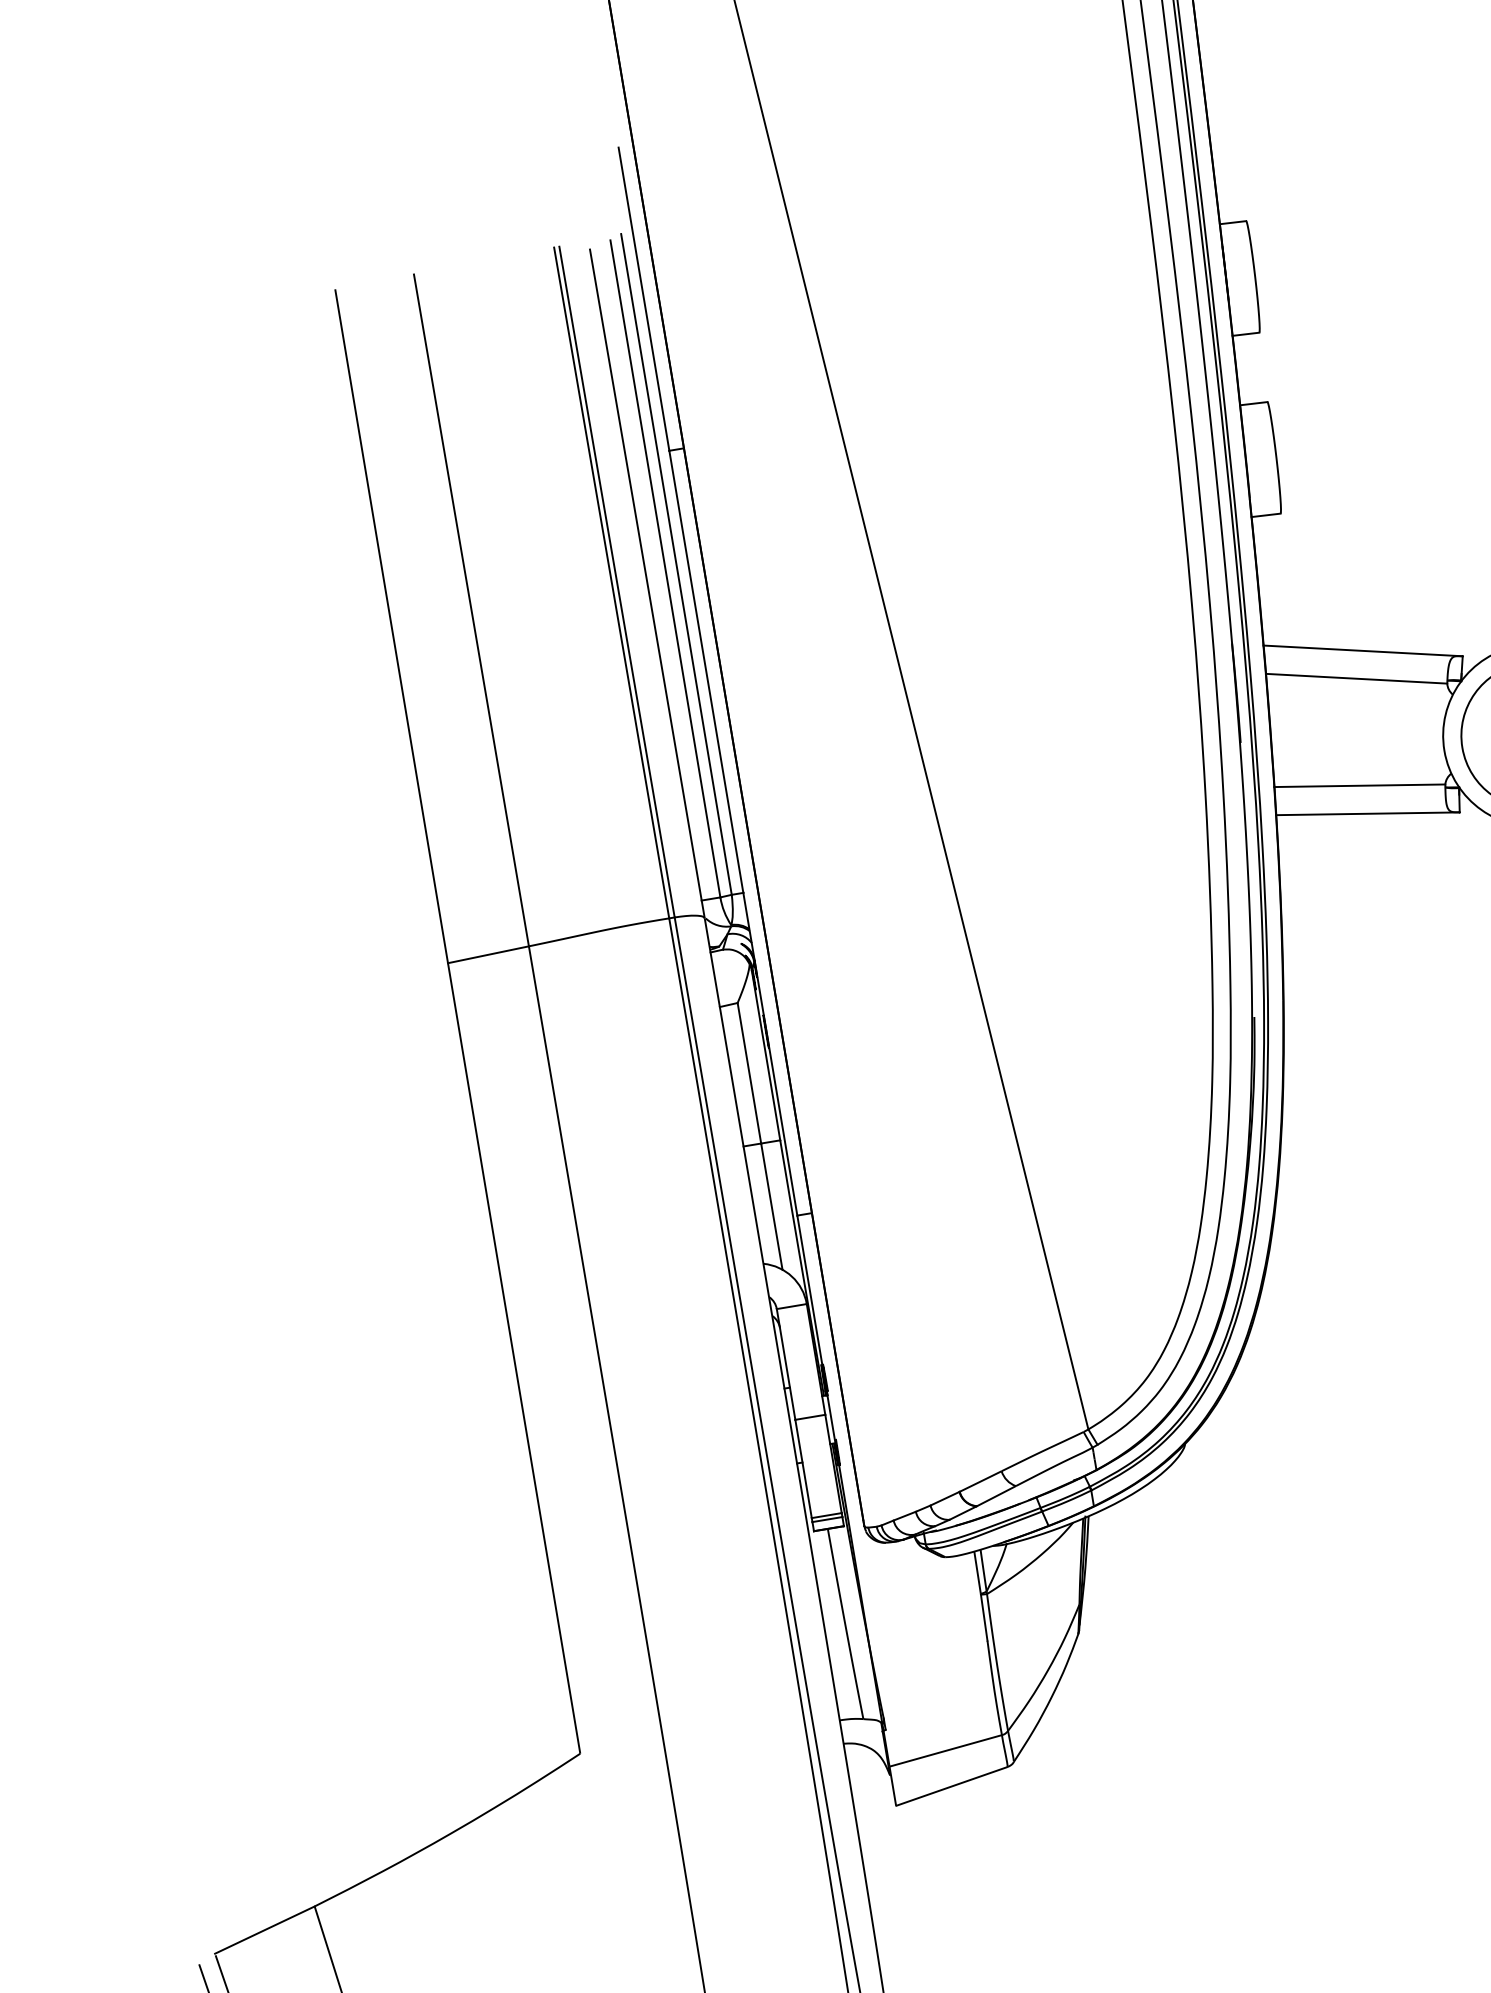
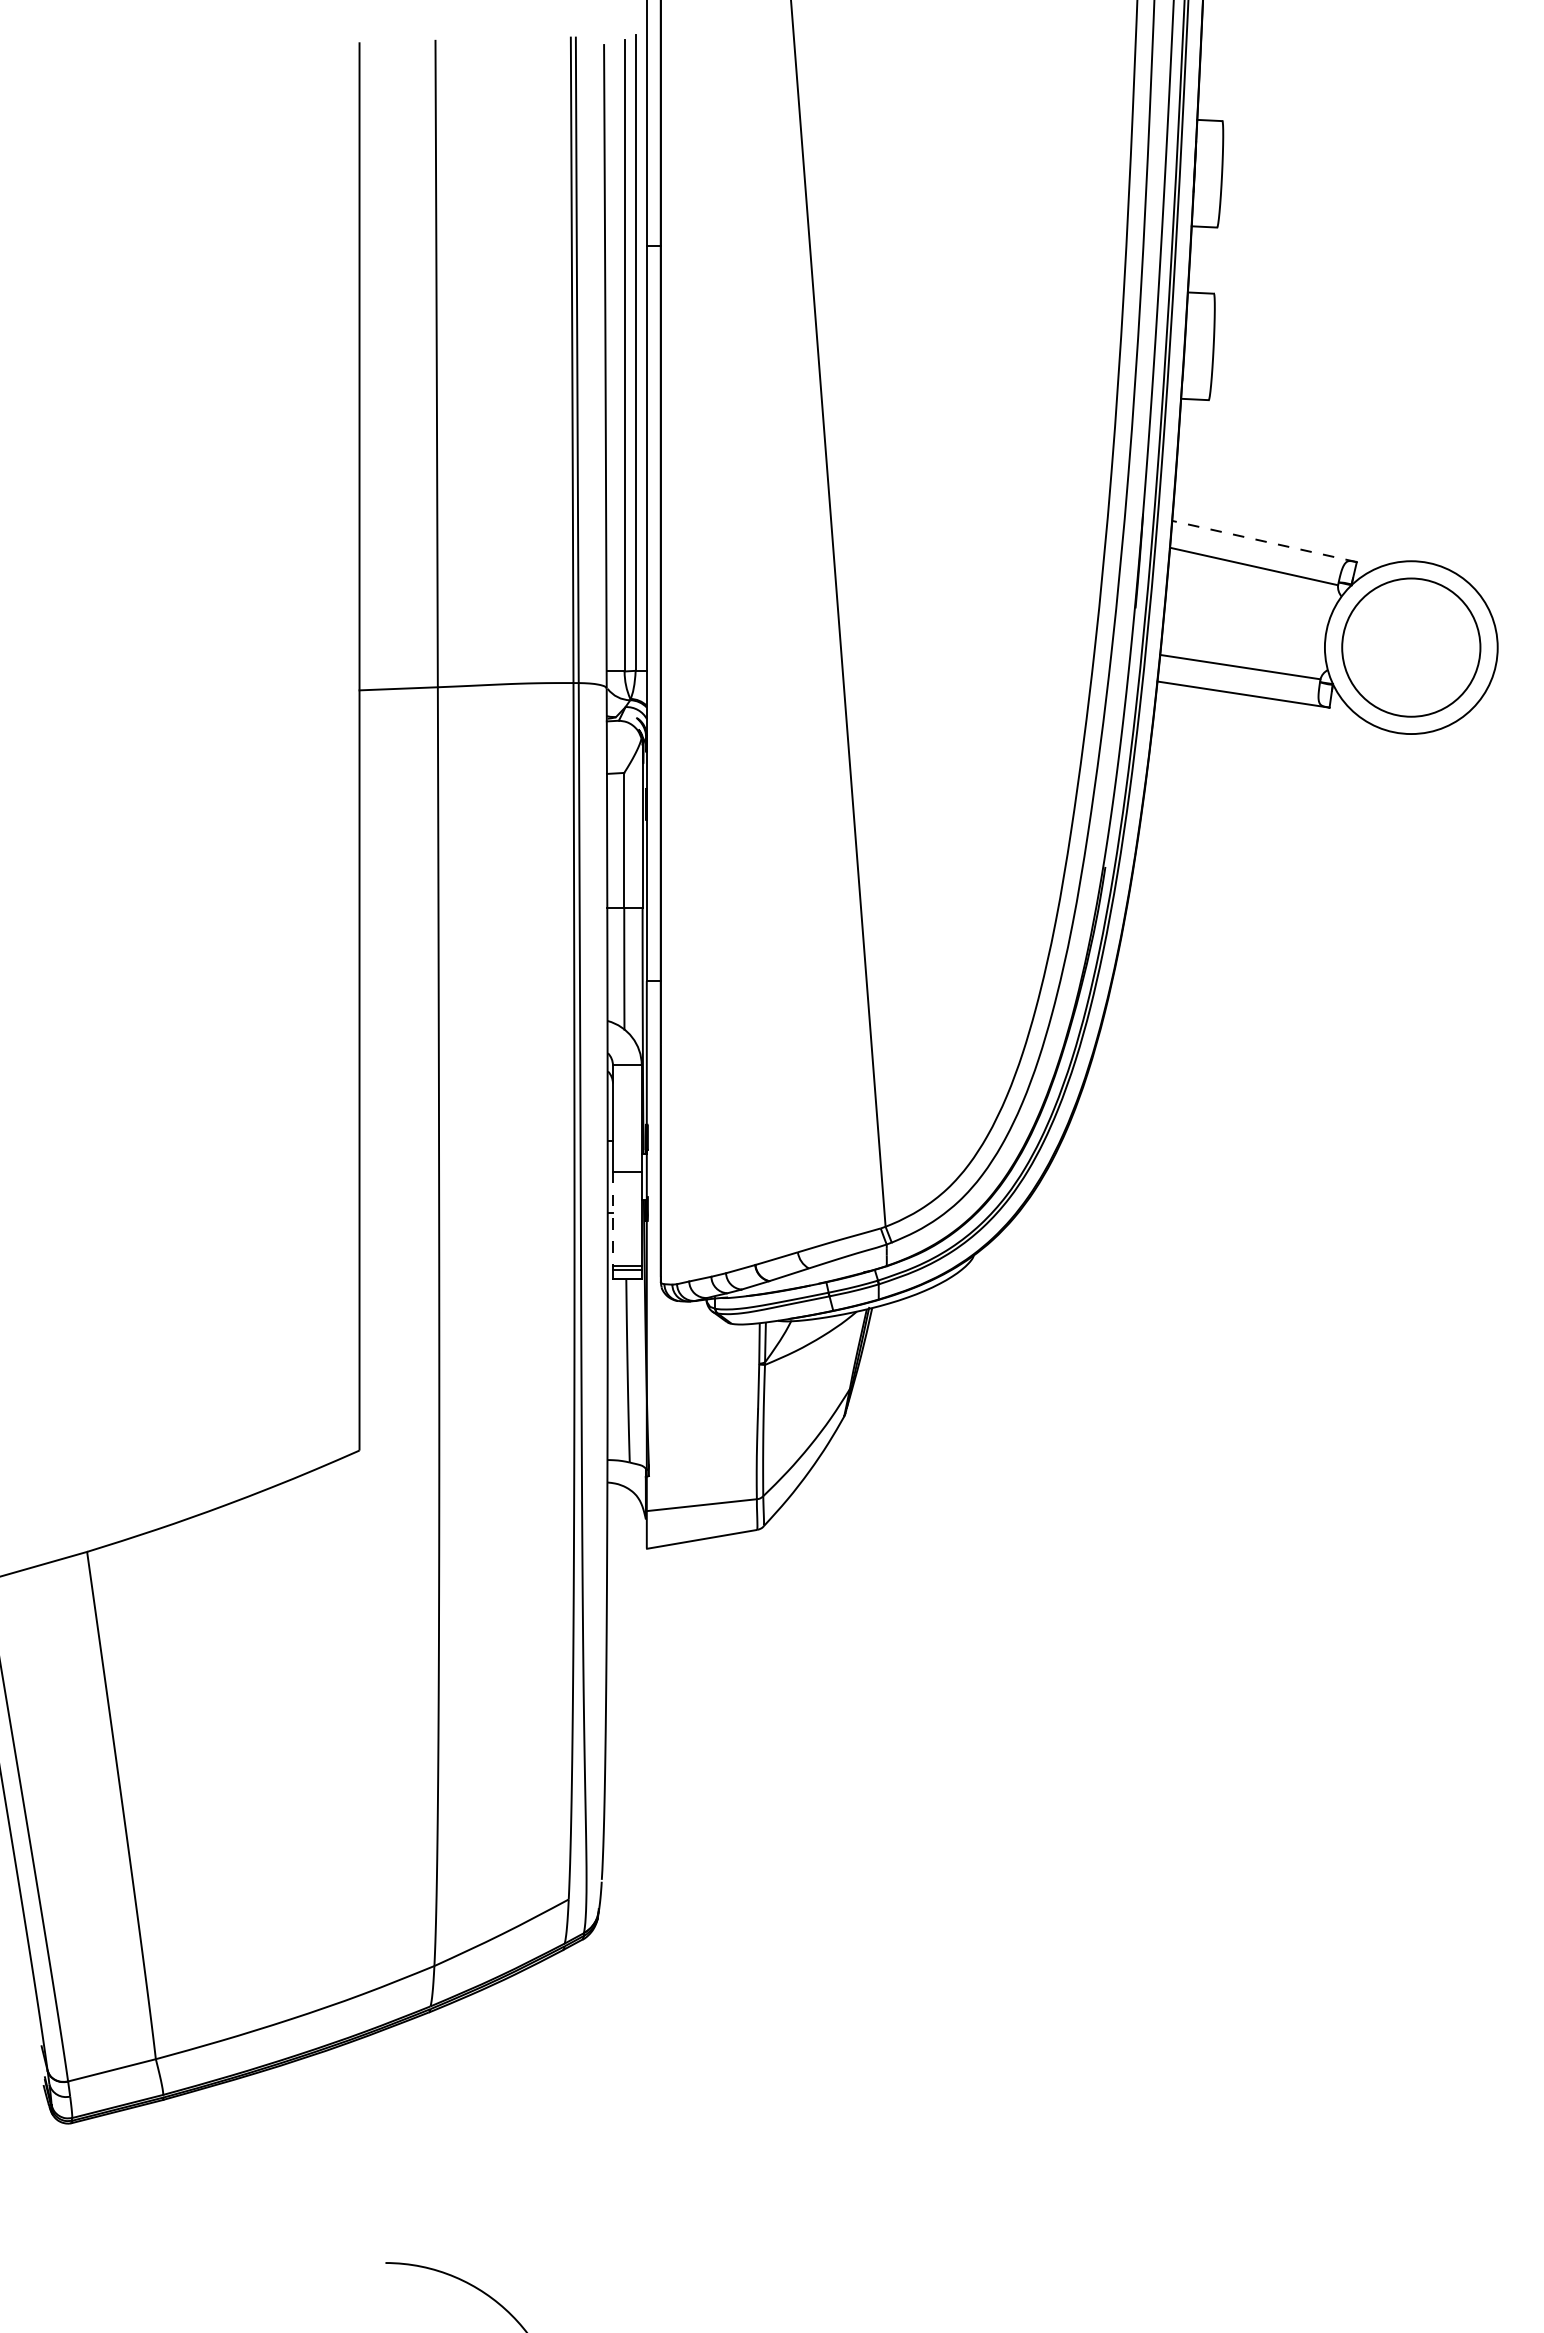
line: (1363, 650) -> (1264, 541), solid -> dashed
line: (803, 1469) -> (612, 1219), solid -> dashed

